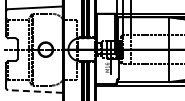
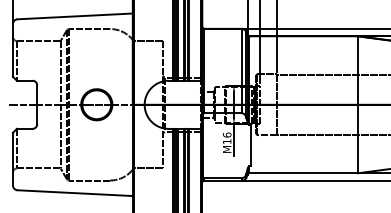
line: (35, 91) -> (75, 193), dashed -> solid

